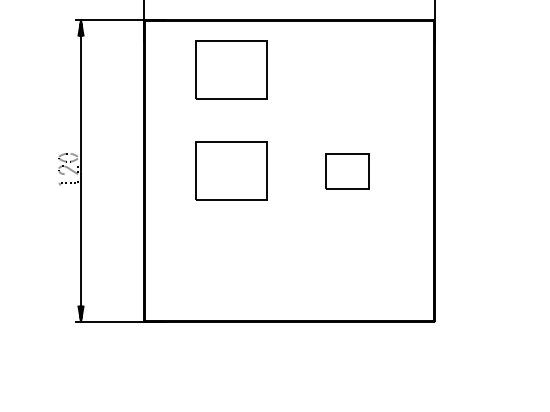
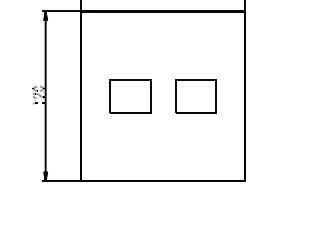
part: (231, 70) -> (130, 39), removed
part: (346, 171) -> (195, 96), size x1.67

